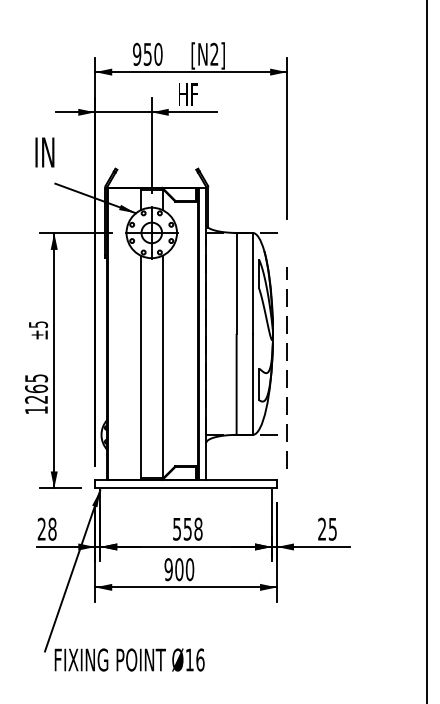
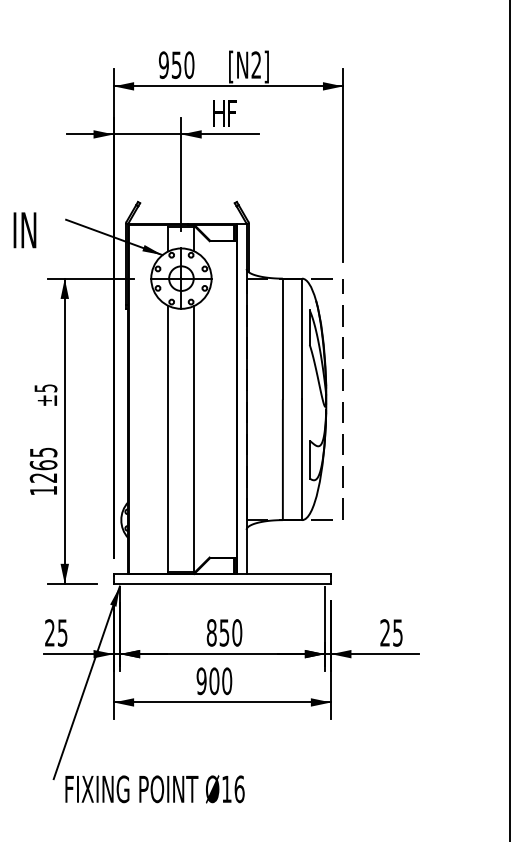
text: (44, 152) -> (24, 230), moved
line: (286, 370) -> (342, 402), moved
text: (52, 528) -> (62, 632), 28 -> 25
text: (187, 528) -> (224, 632), 558 -> 850

